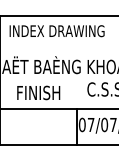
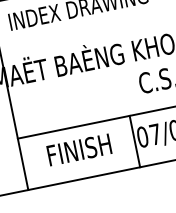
text: (38, 92) -> (78, 149), moved

